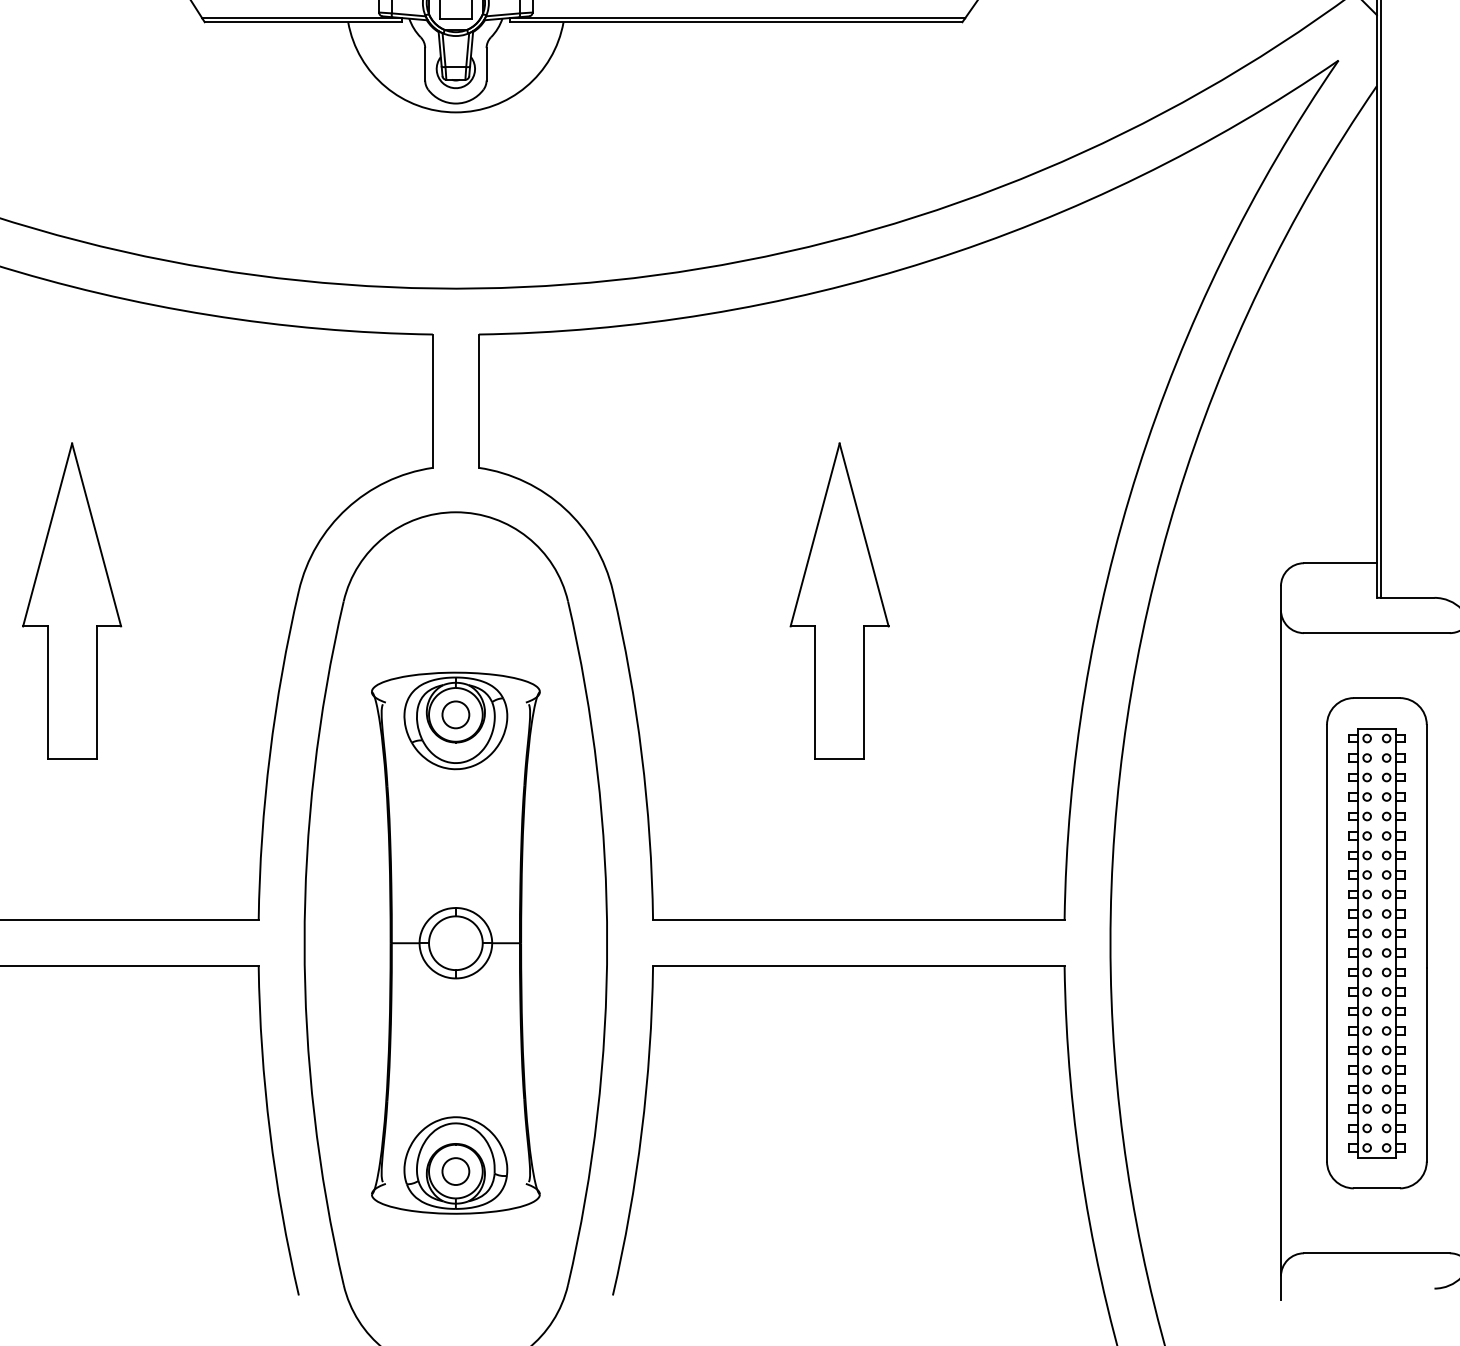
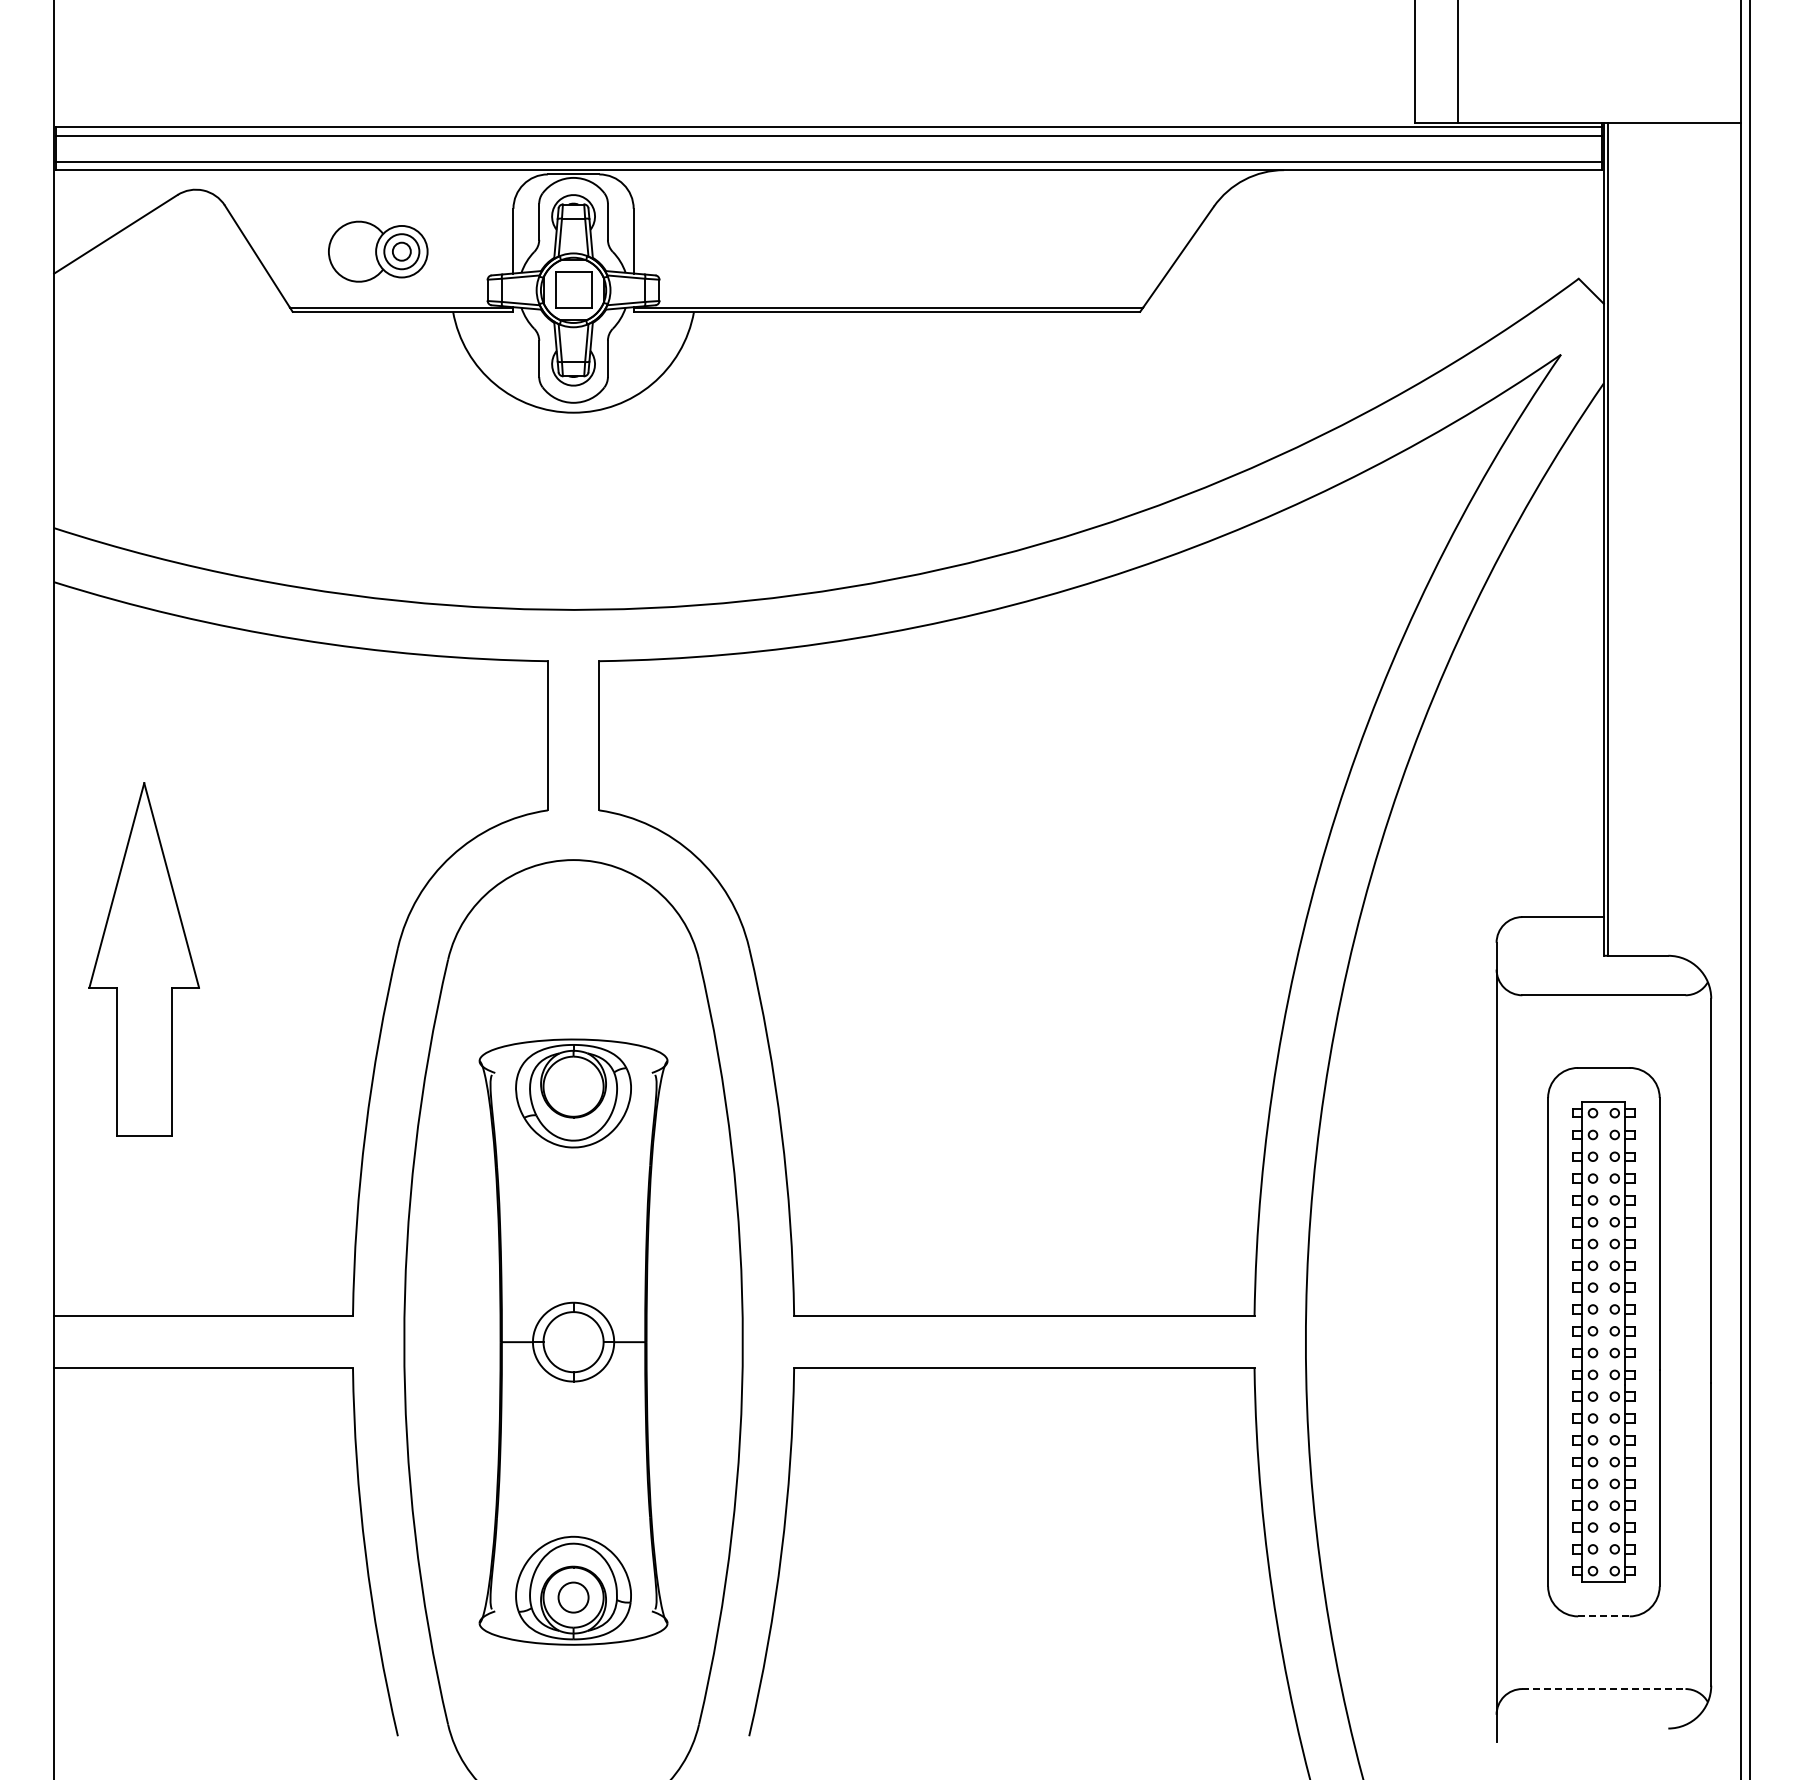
part: (839, 601) -> (1002, 959), removed
circle: (455, 714) -> (573, 1086), removed
line: (1376, 1188) -> (1603, 1616), solid -> dashed
line: (1376, 1253) -> (1603, 1689), solid -> dashed

